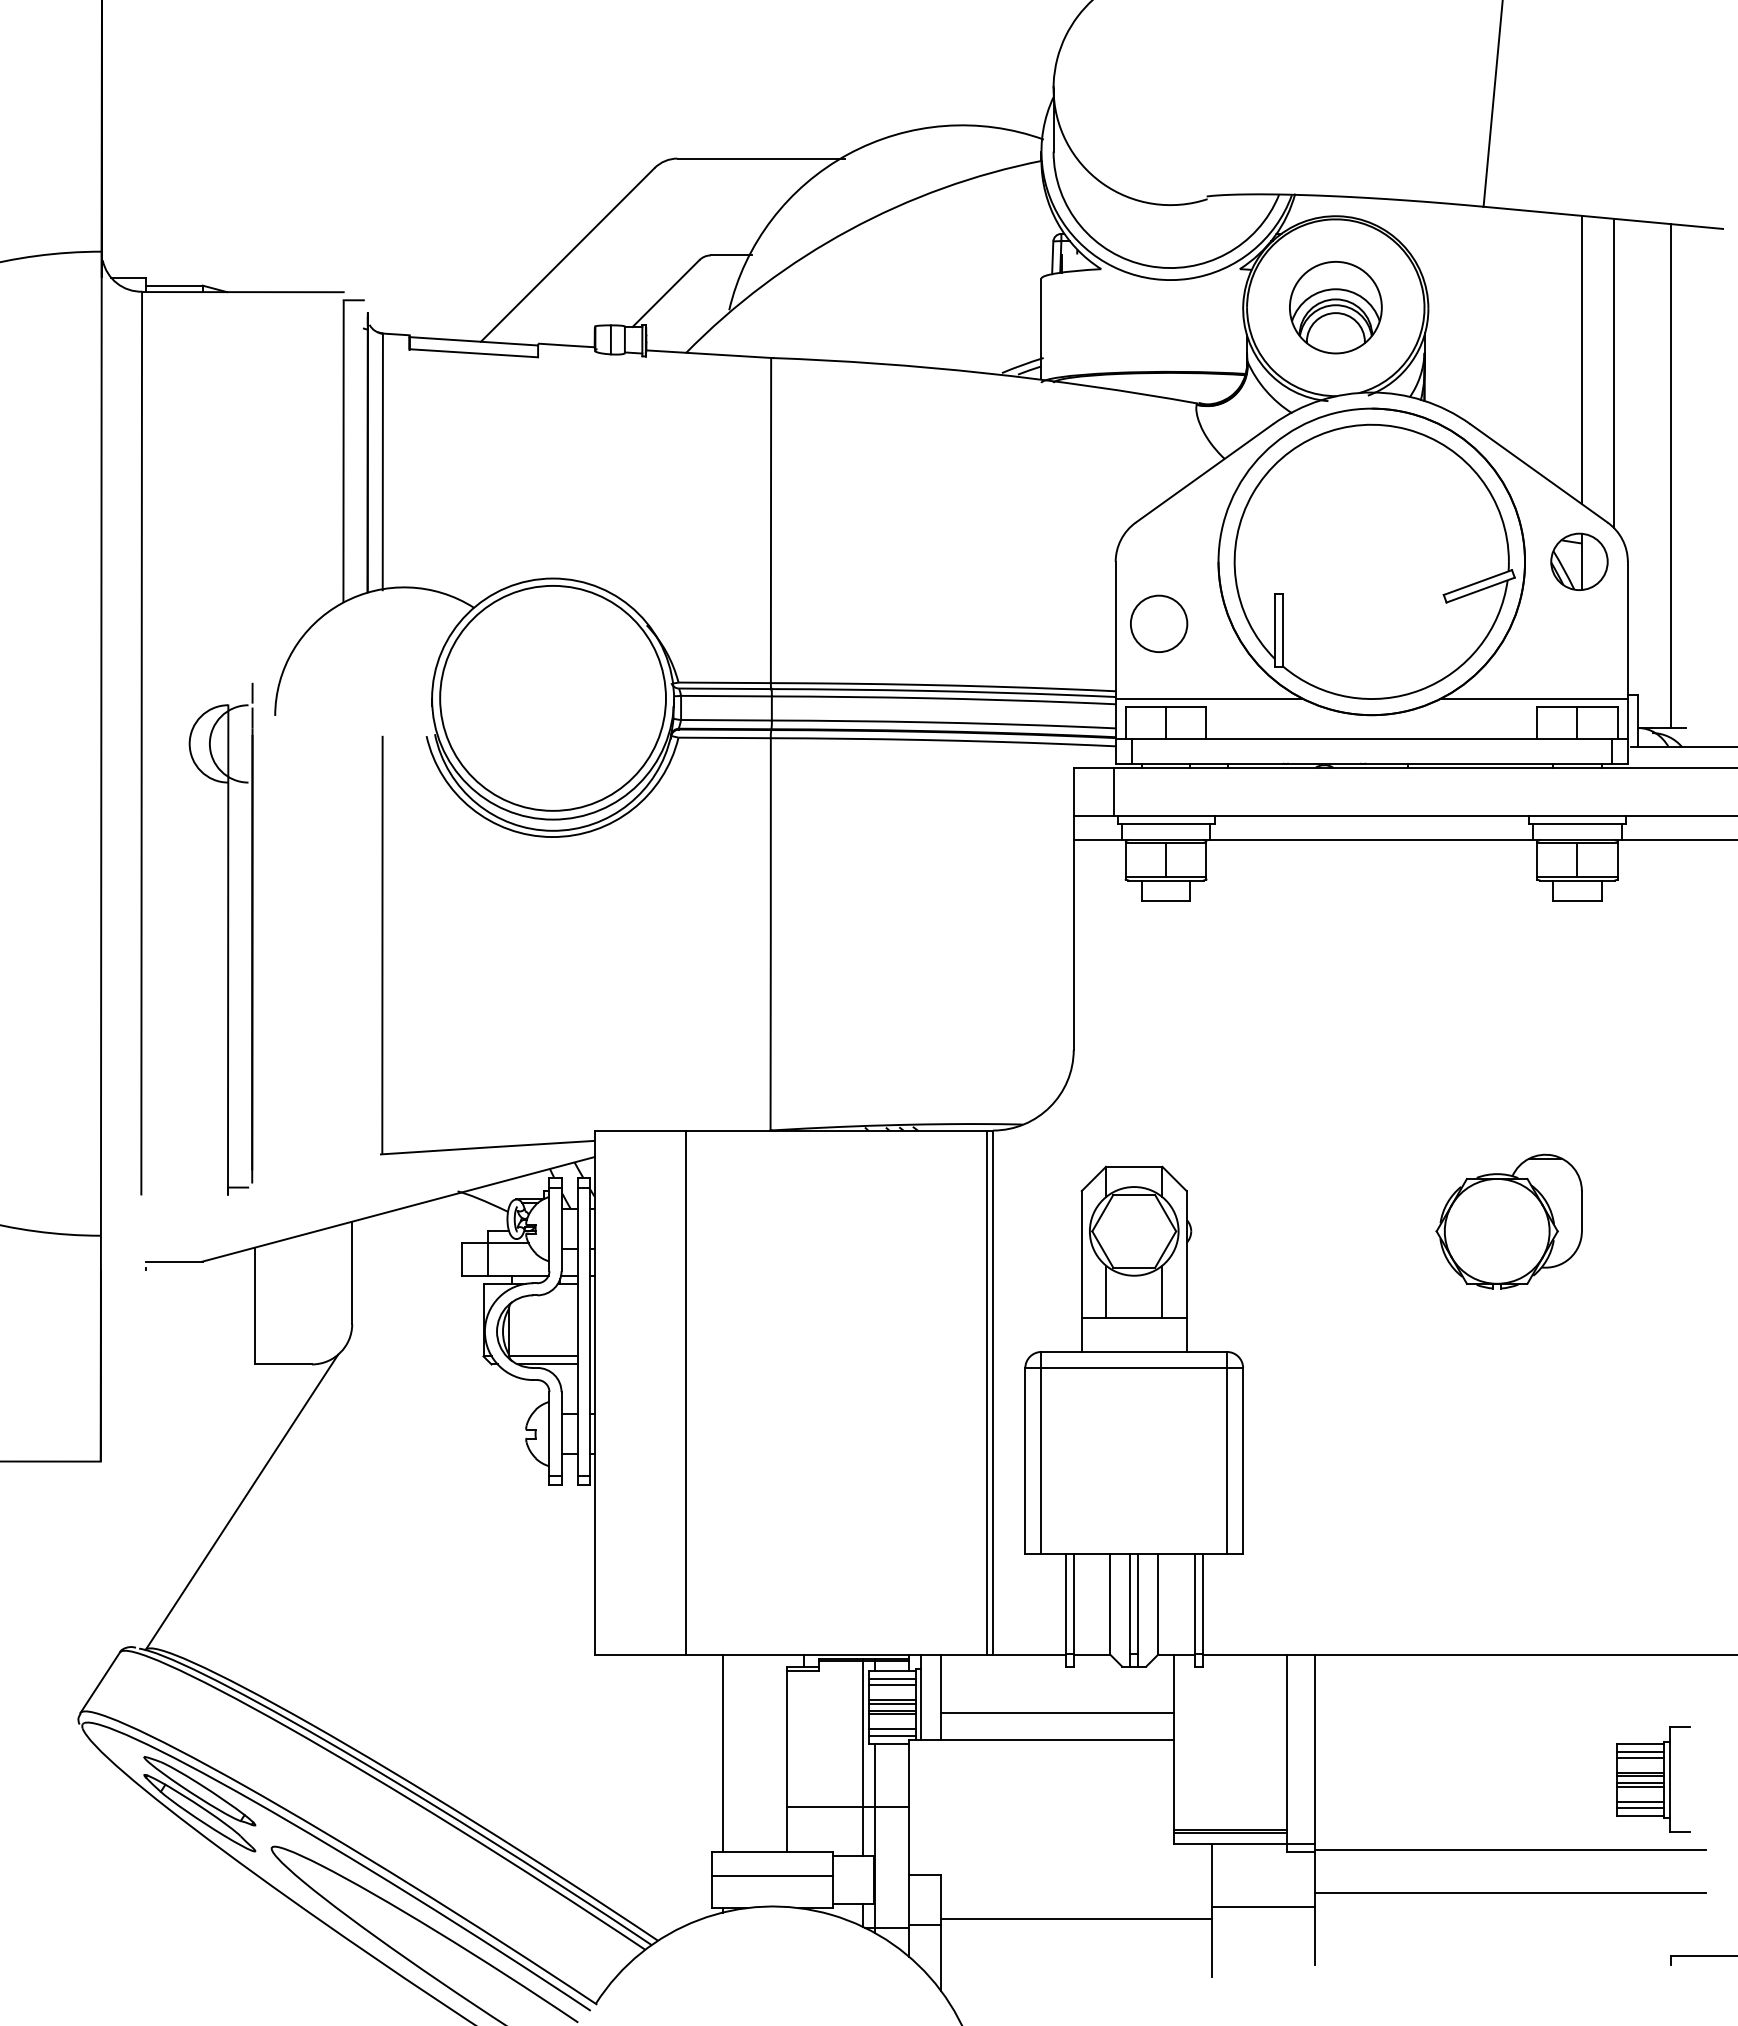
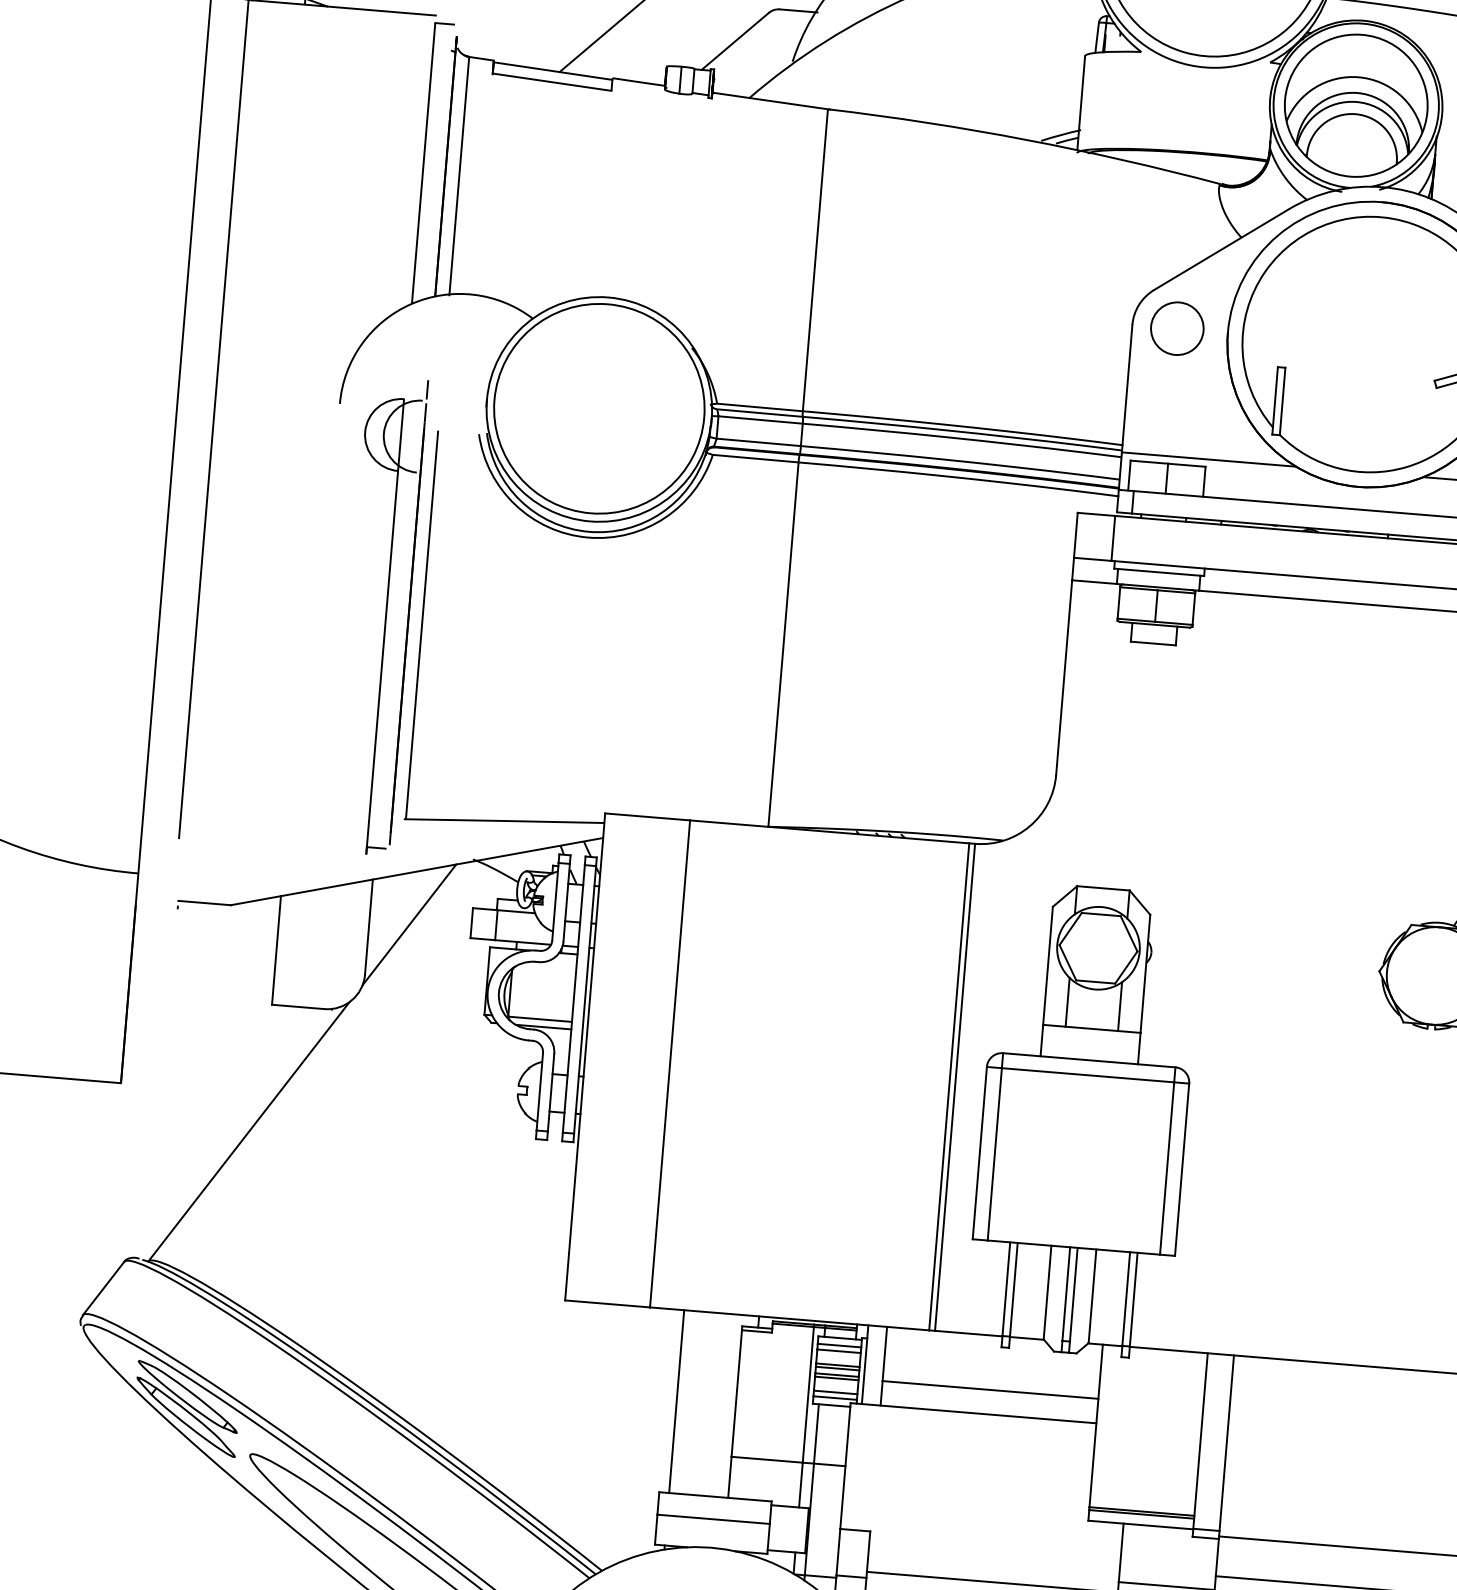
part: (1335, 307) -> (1355, 105), size x1.67
circle: (1159, 623) -> (1177, 328), moved
part: (227, 938) -> (385, 615), moved
line: (395, 1266) -> (409, 924), added

